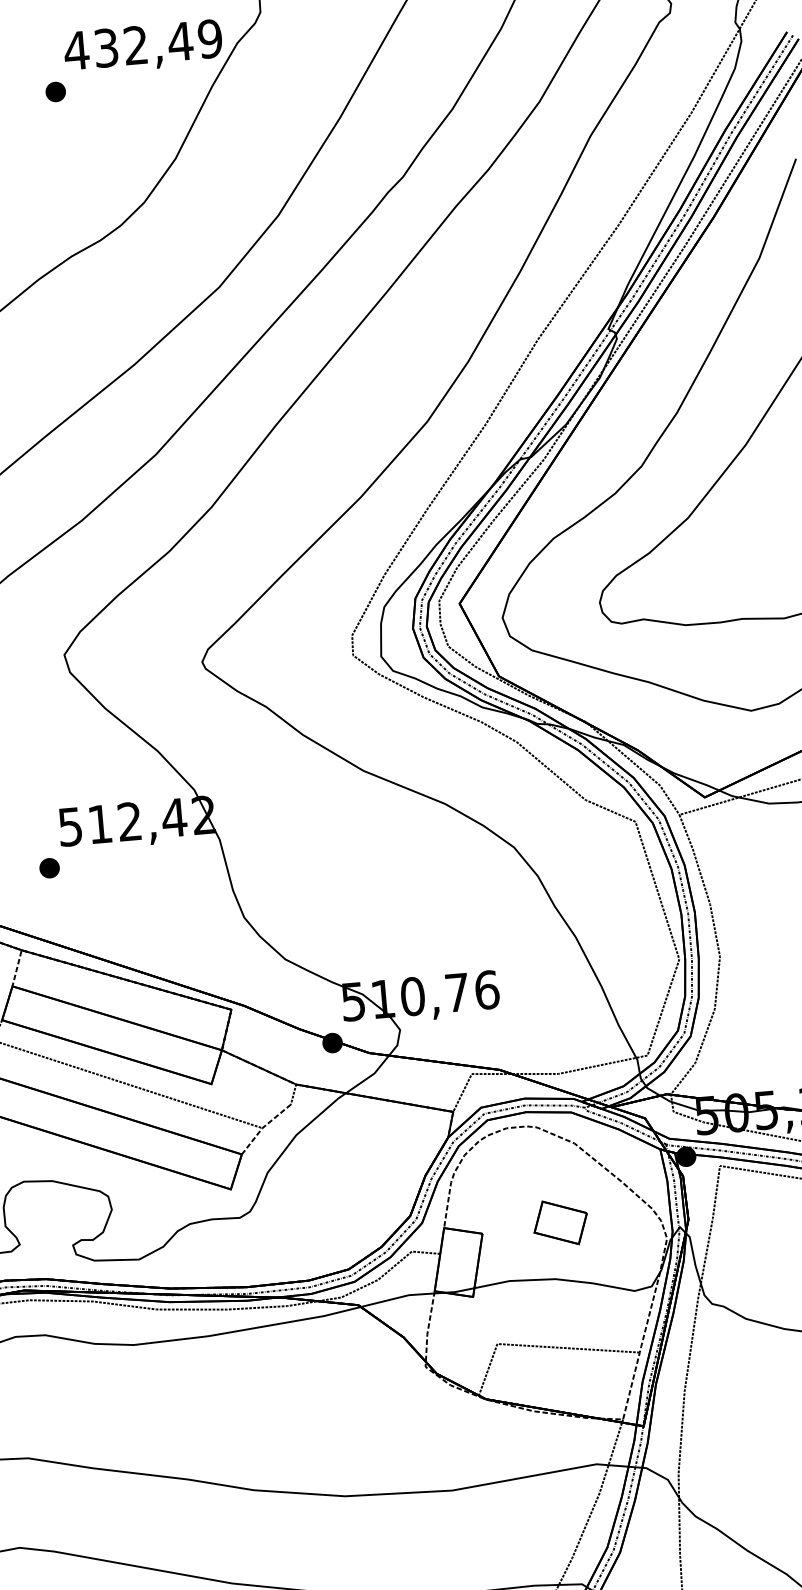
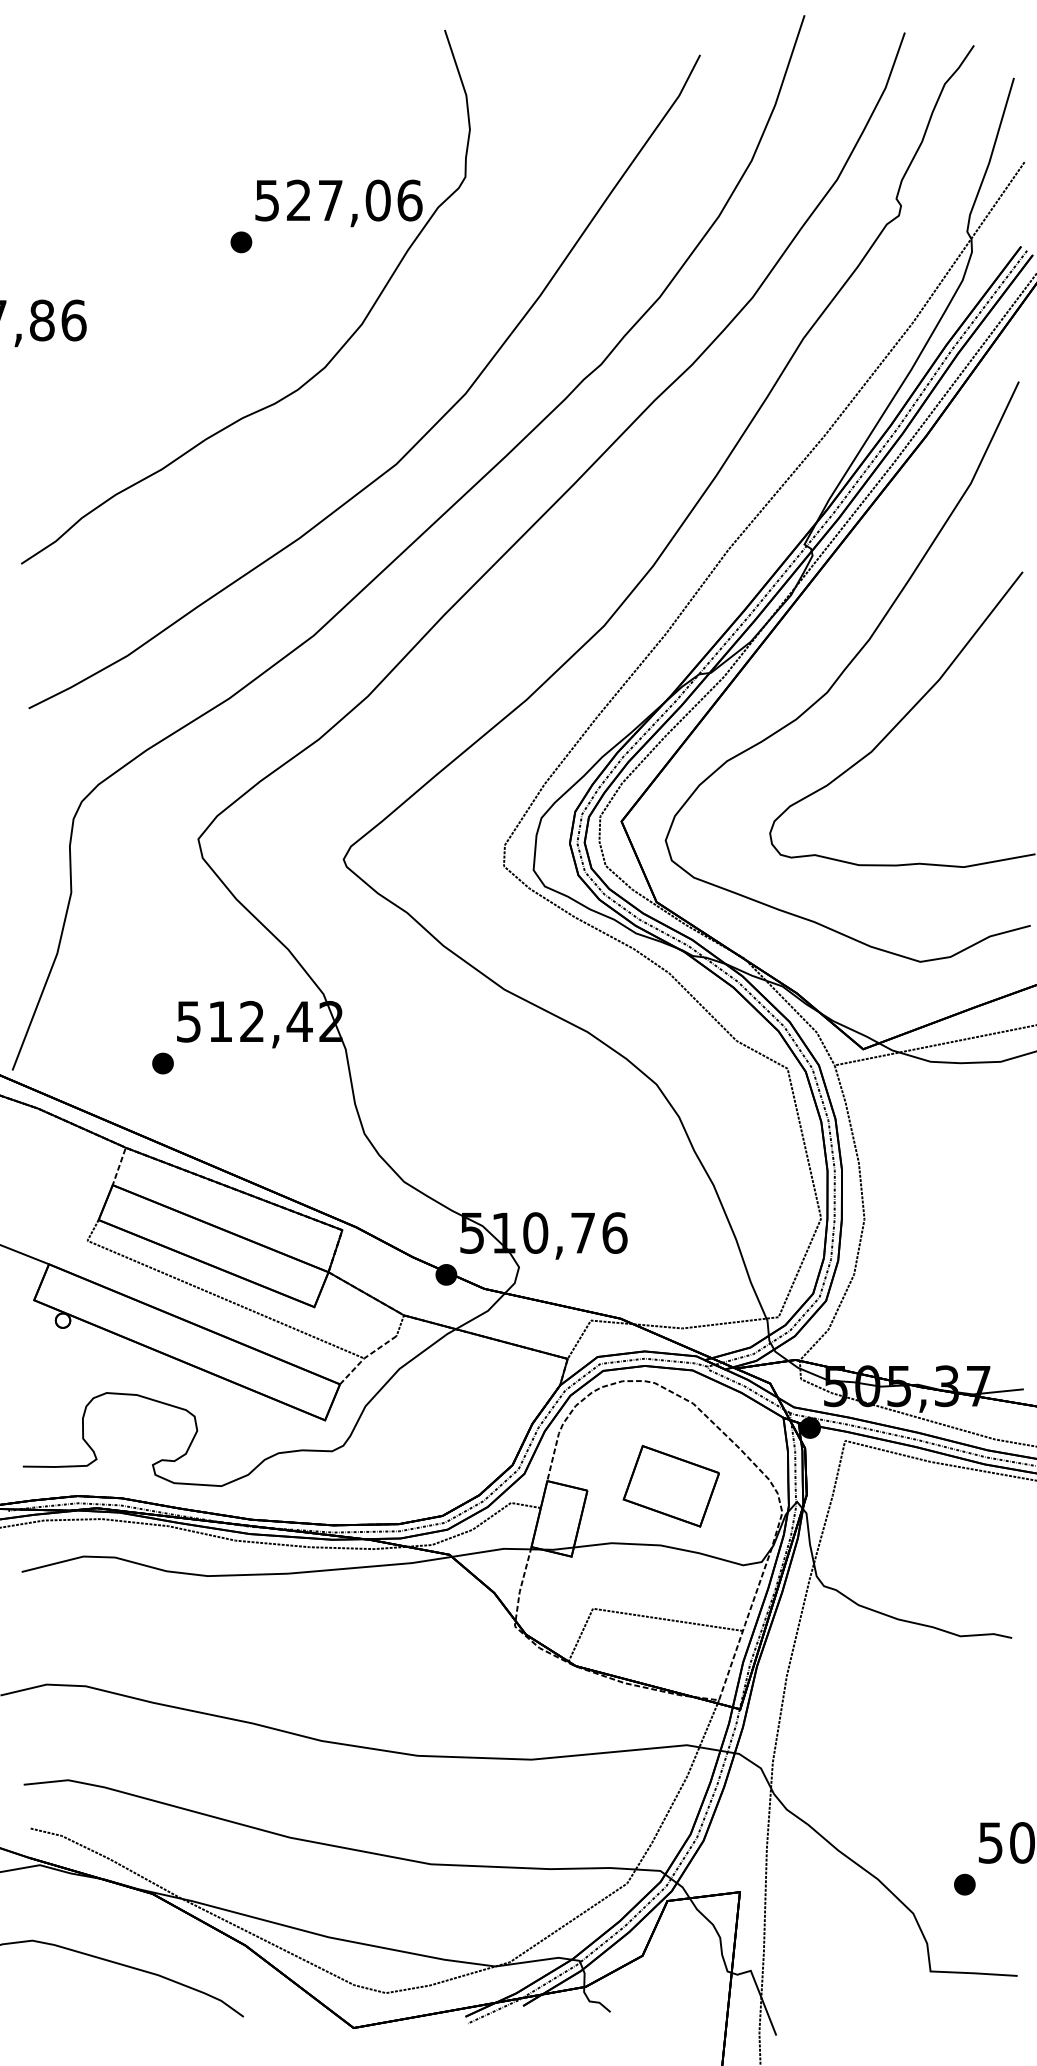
text: (143, 44) -> (338, 200), 432,49 -> 527,06
part: (560, 1223) -> (670, 1486), size x1.67

